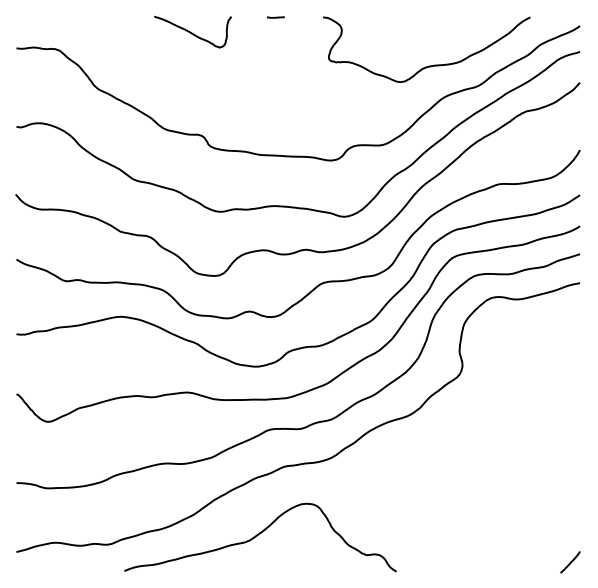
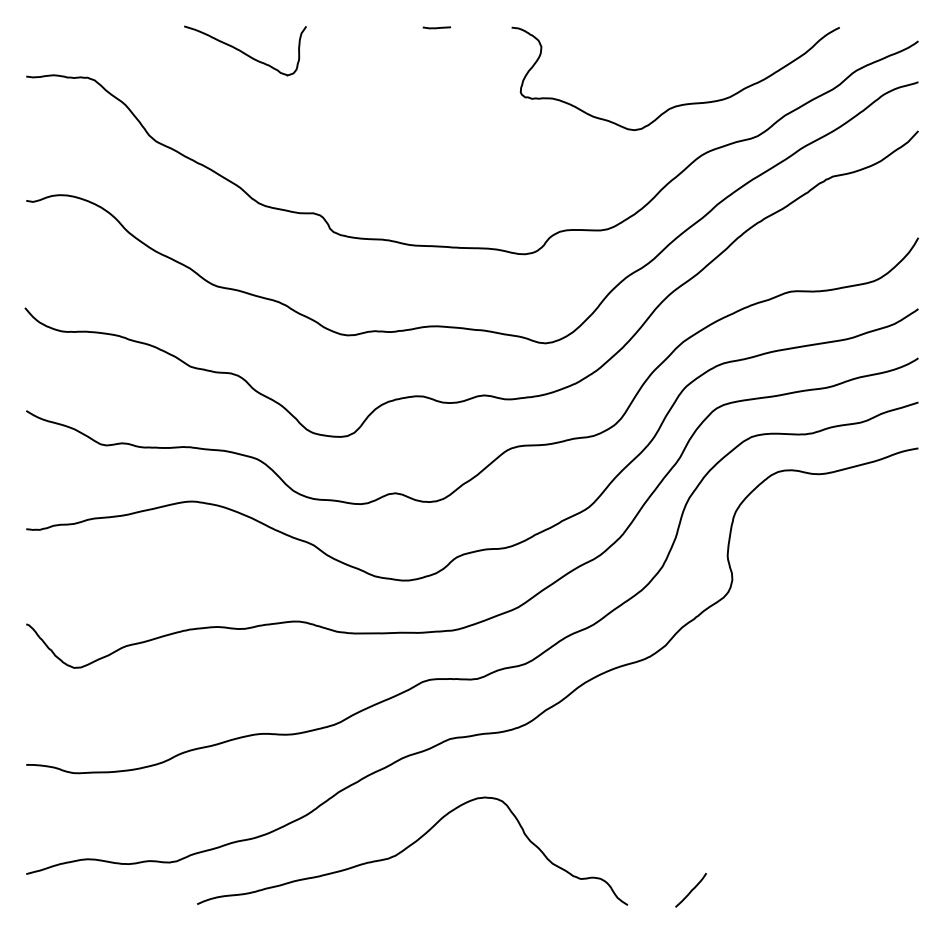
curve: (192, 32) -> (244, 51), moved
line: (570, 562) -> (691, 890), moved

